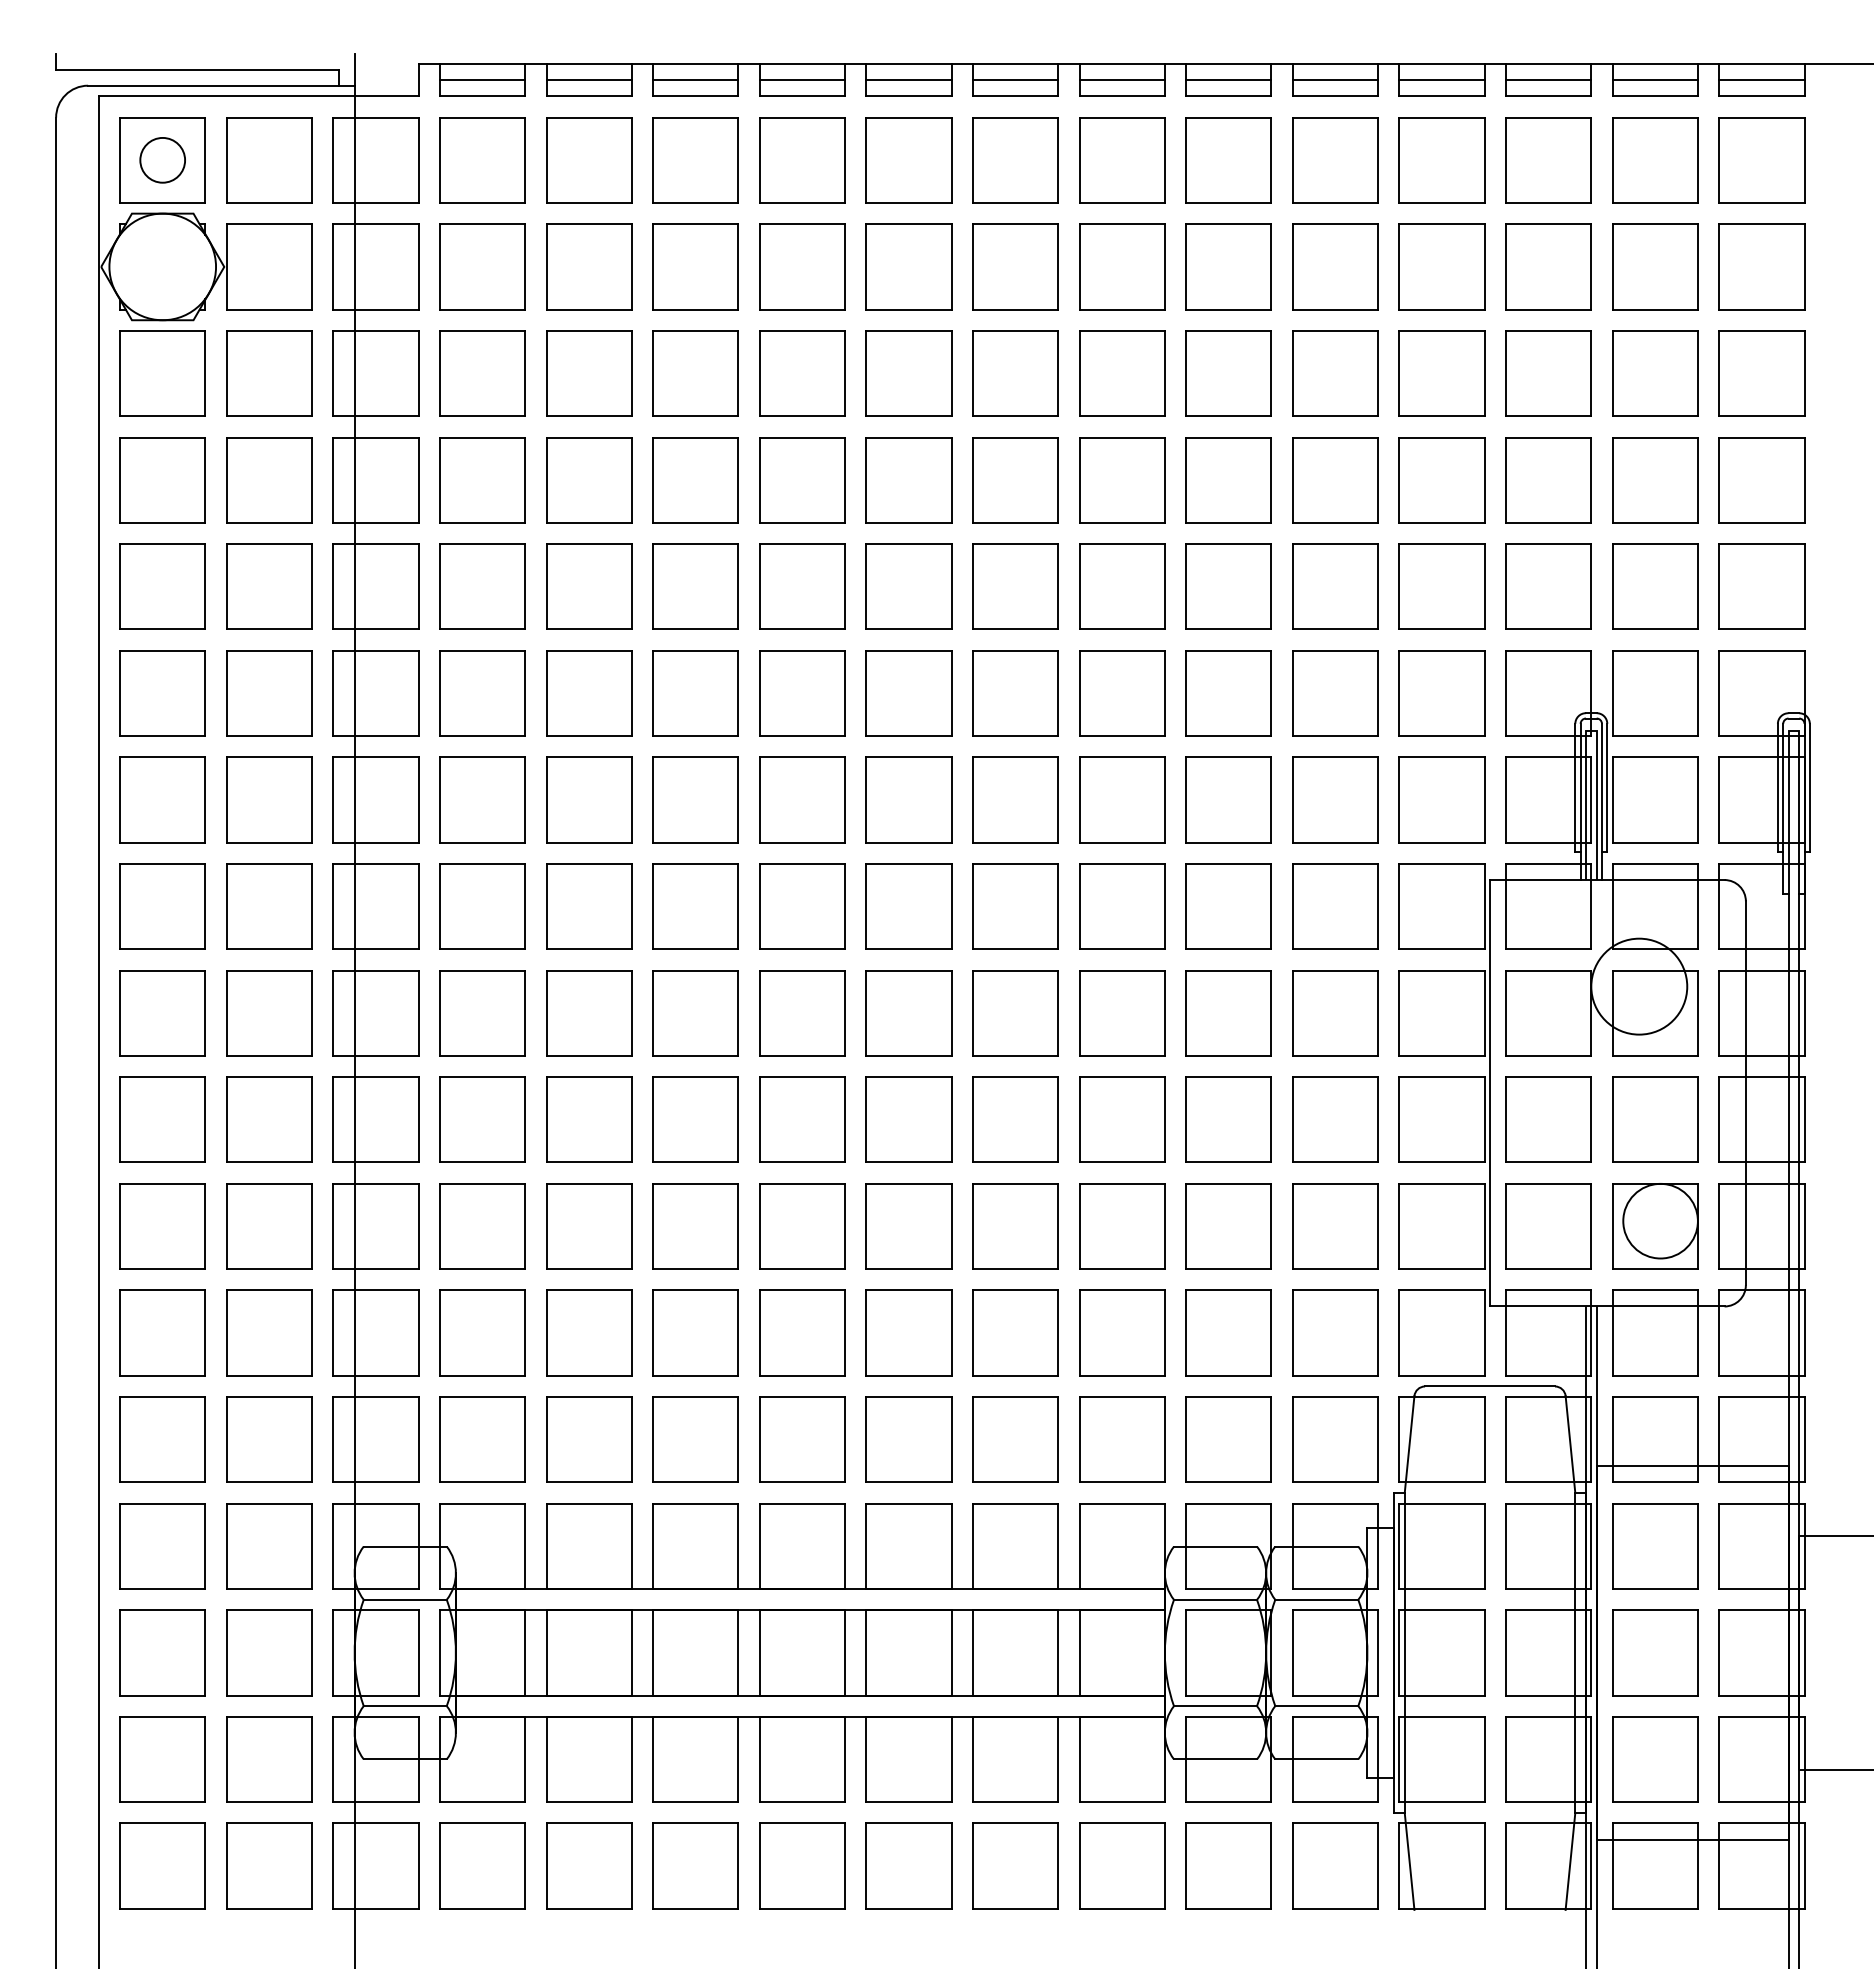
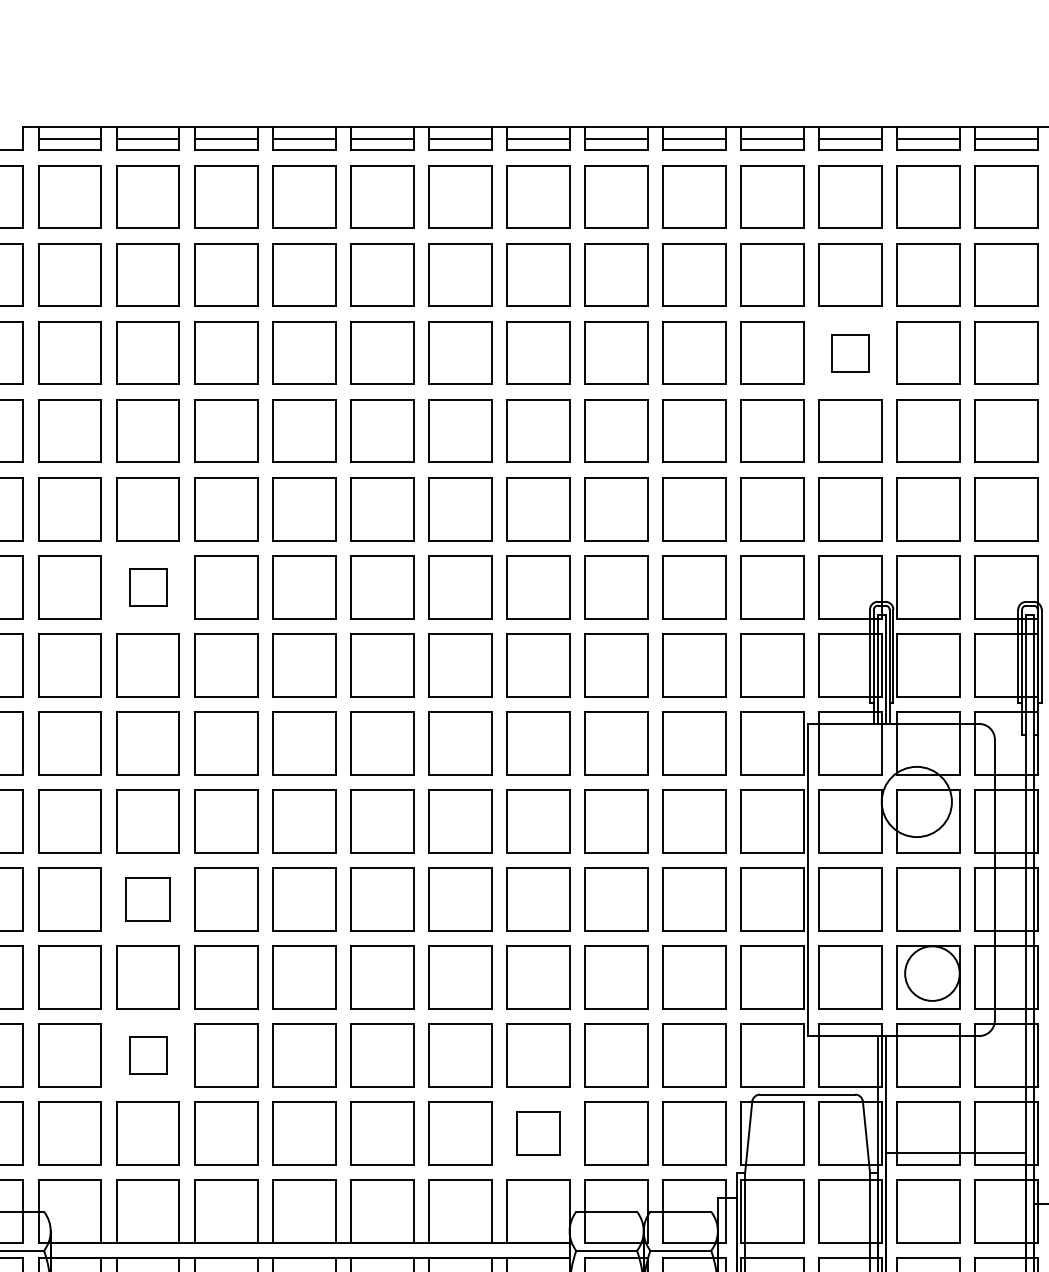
part: (1548, 373) -> (850, 353), size x0.6
part: (589, 693) -> (148, 587), size x0.6
part: (589, 1119) -> (148, 899), size x0.7
part: (589, 1332) -> (148, 1055), size x0.6
part: (1122, 1439) -> (538, 1133), size x0.7

